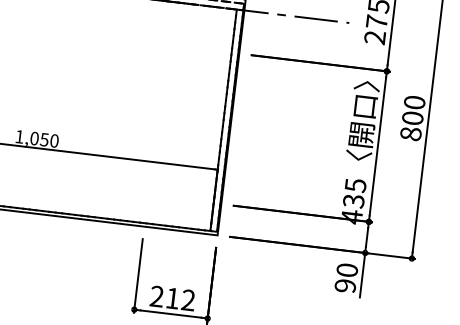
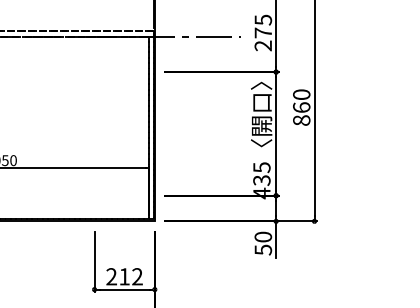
text: (412, 118) -> (301, 107), 800 -> 860
text: (344, 285) -> (262, 249), 90 -> 50

